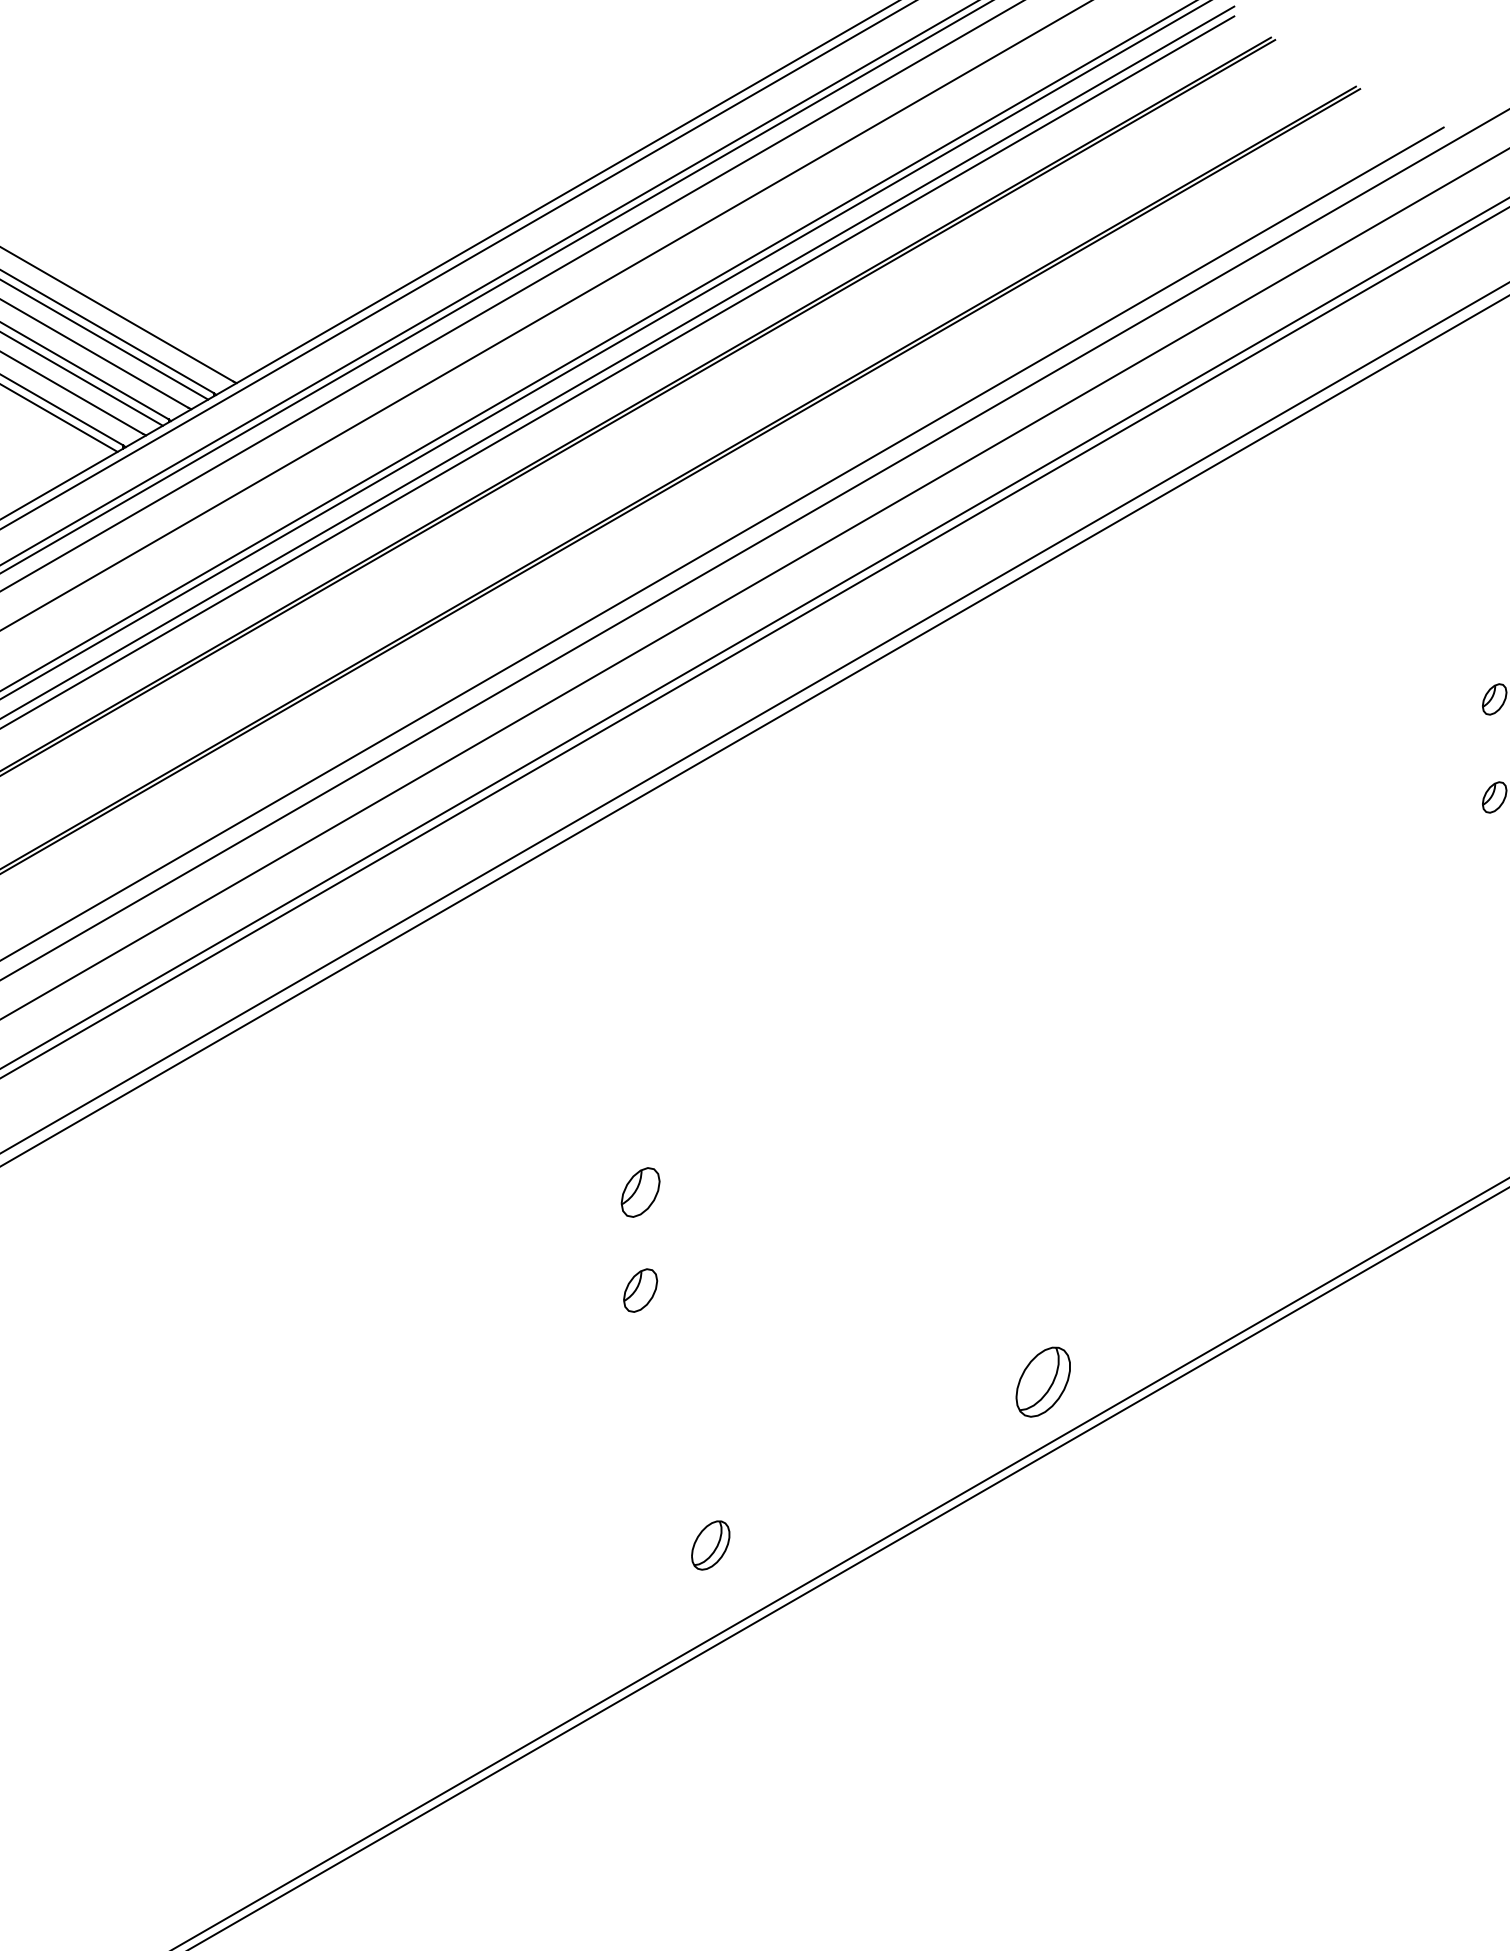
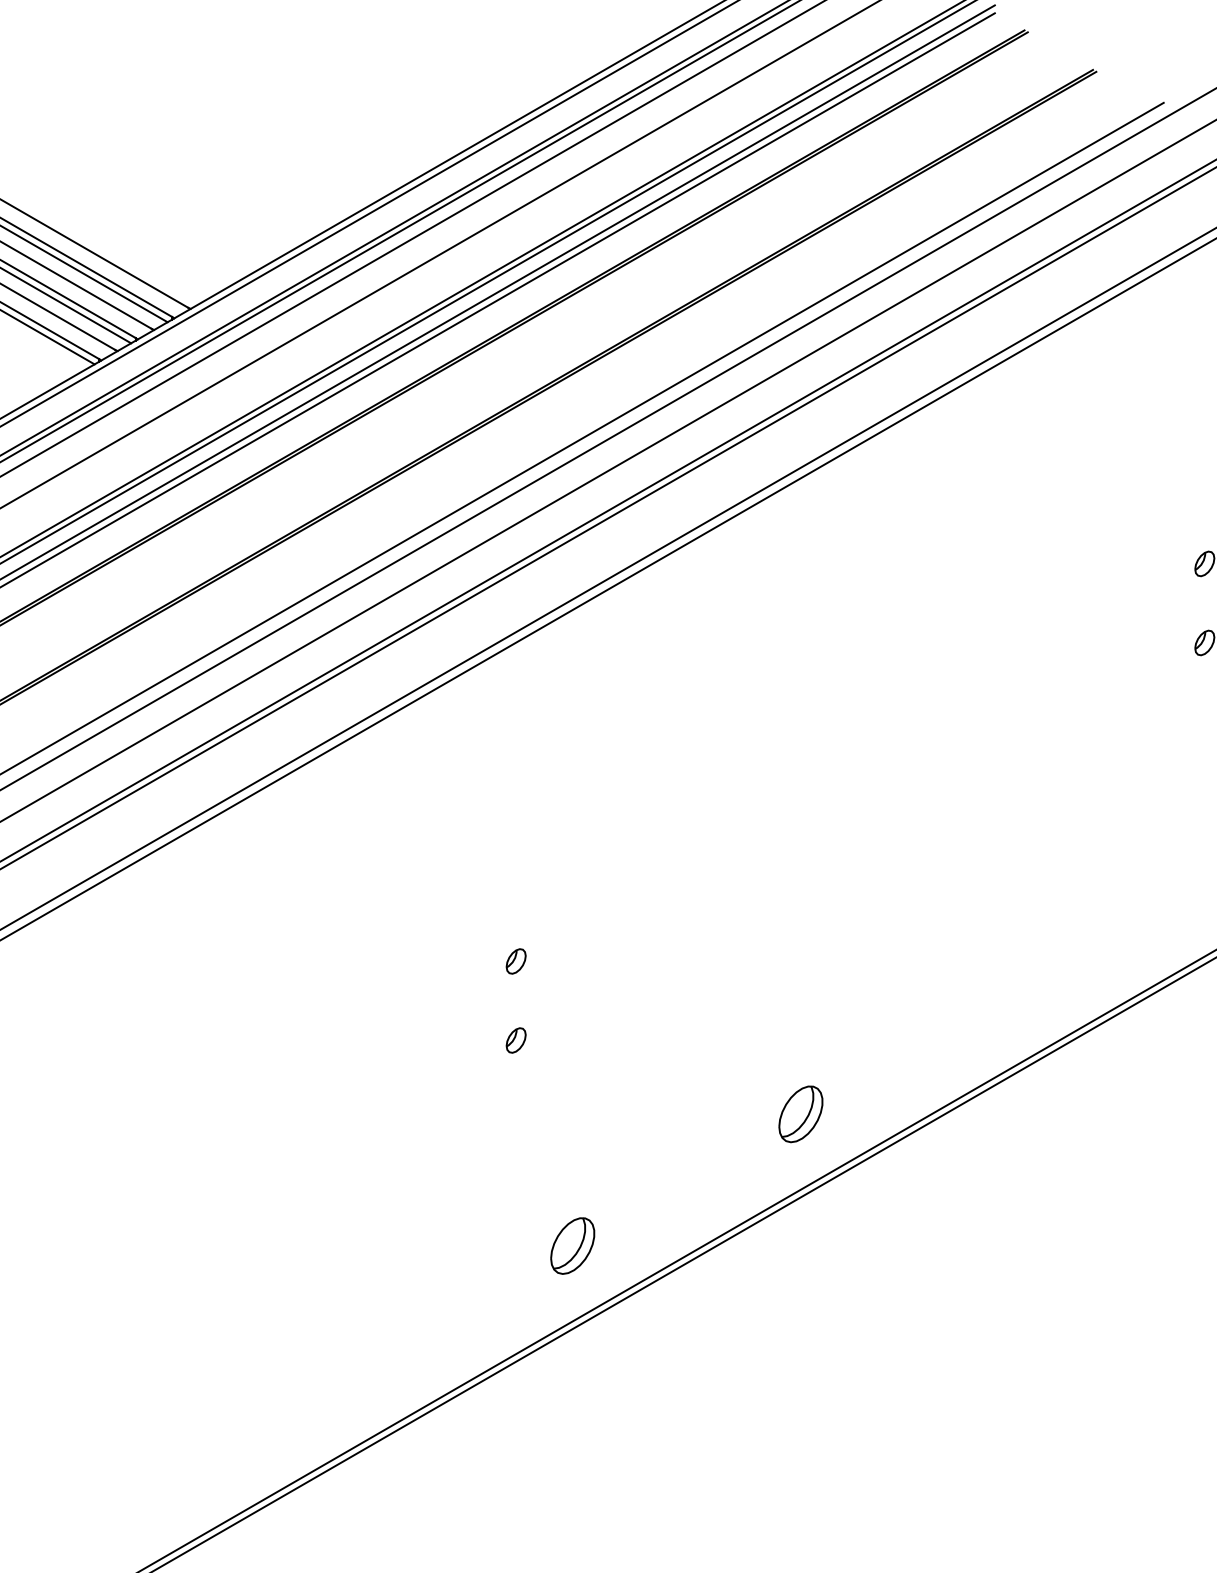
part: (639, 1192) -> (515, 961), size x0.62
part: (639, 1290) -> (515, 1040), size x0.71
part: (1042, 1382) -> (800, 1114), moved
part: (710, 1544) -> (572, 1245), size x1.43

